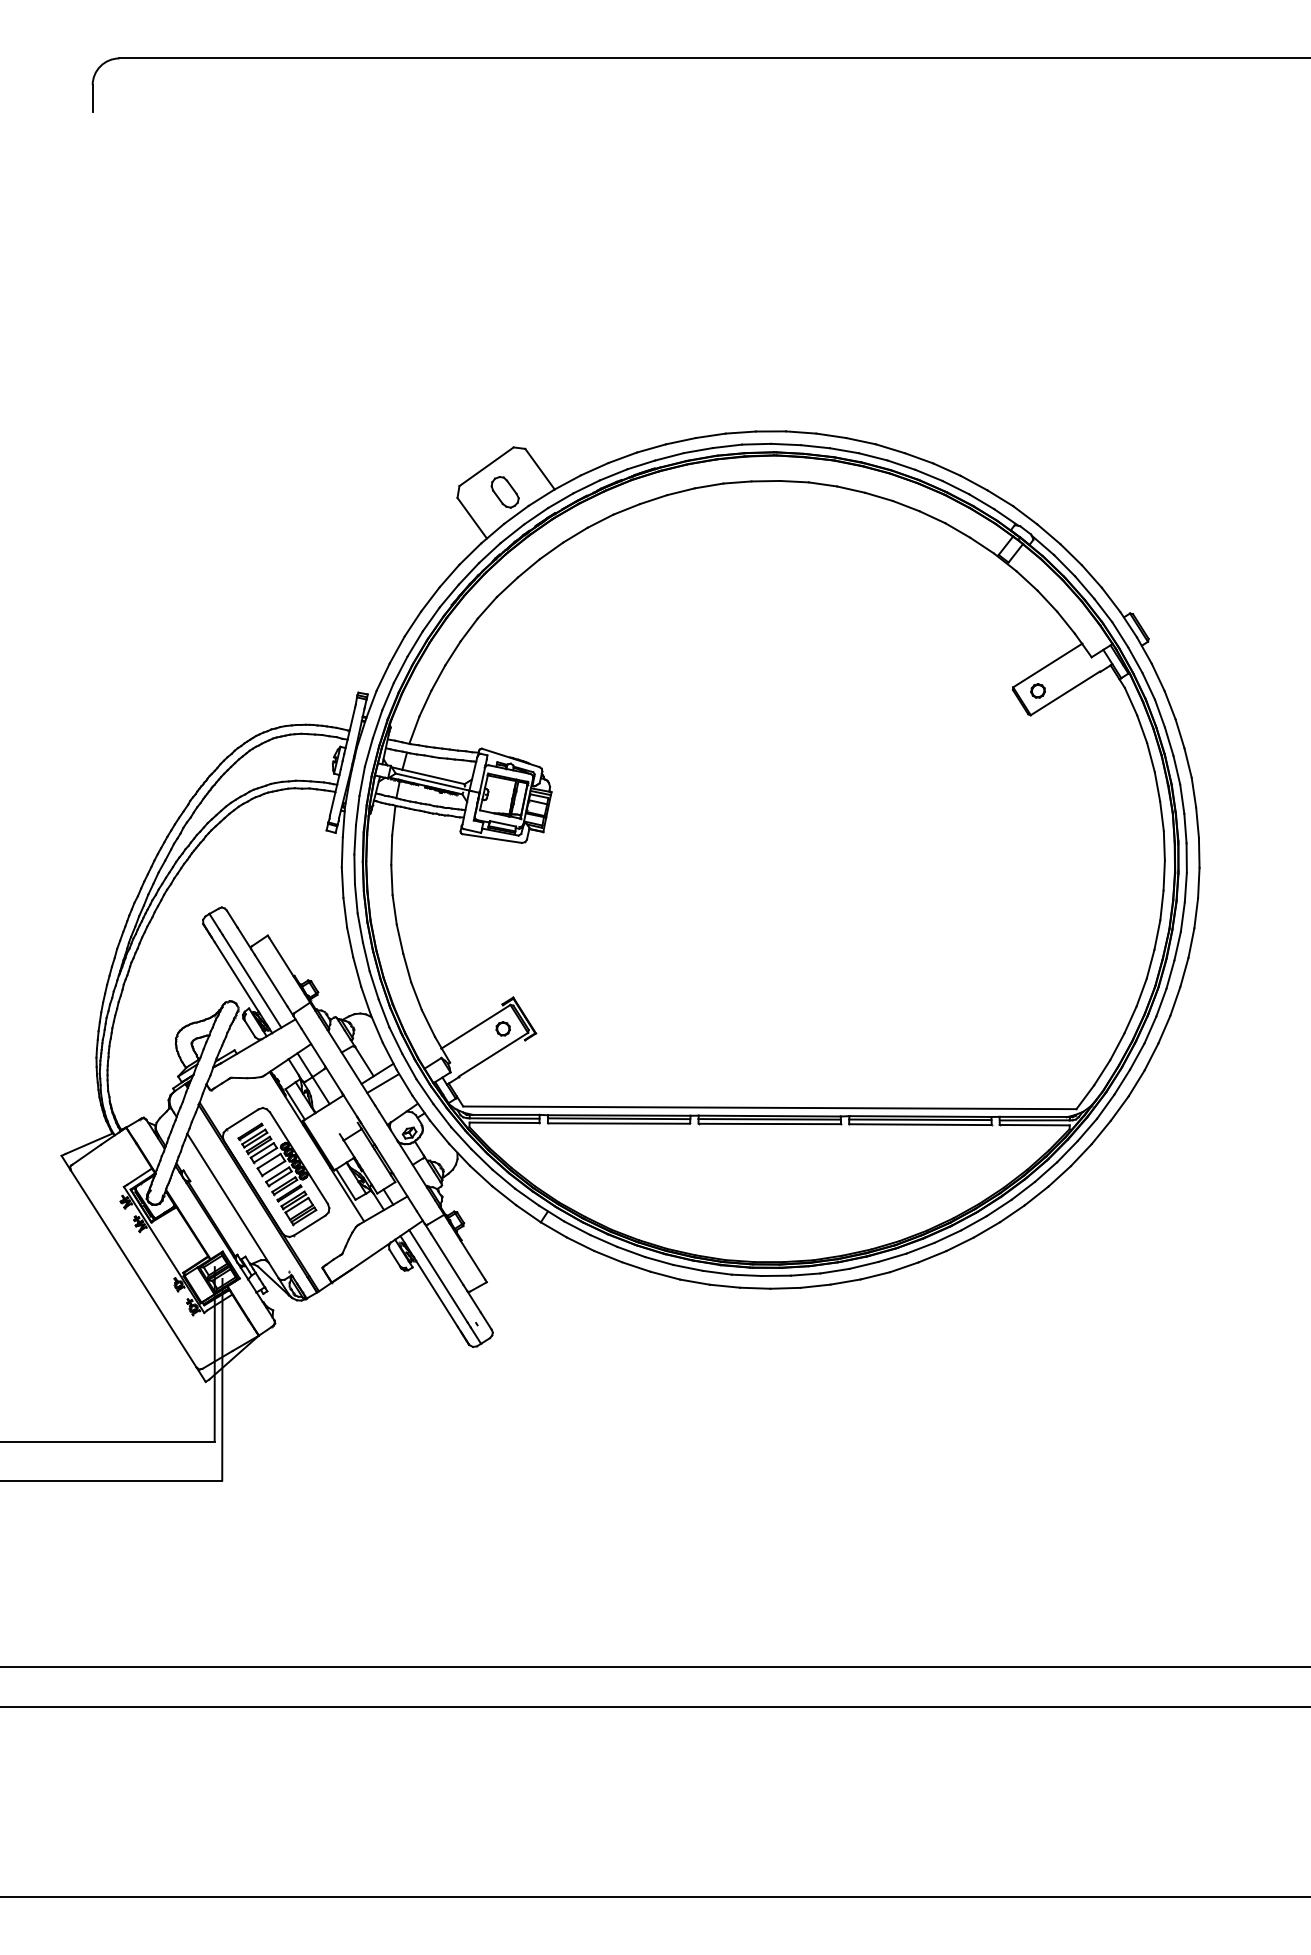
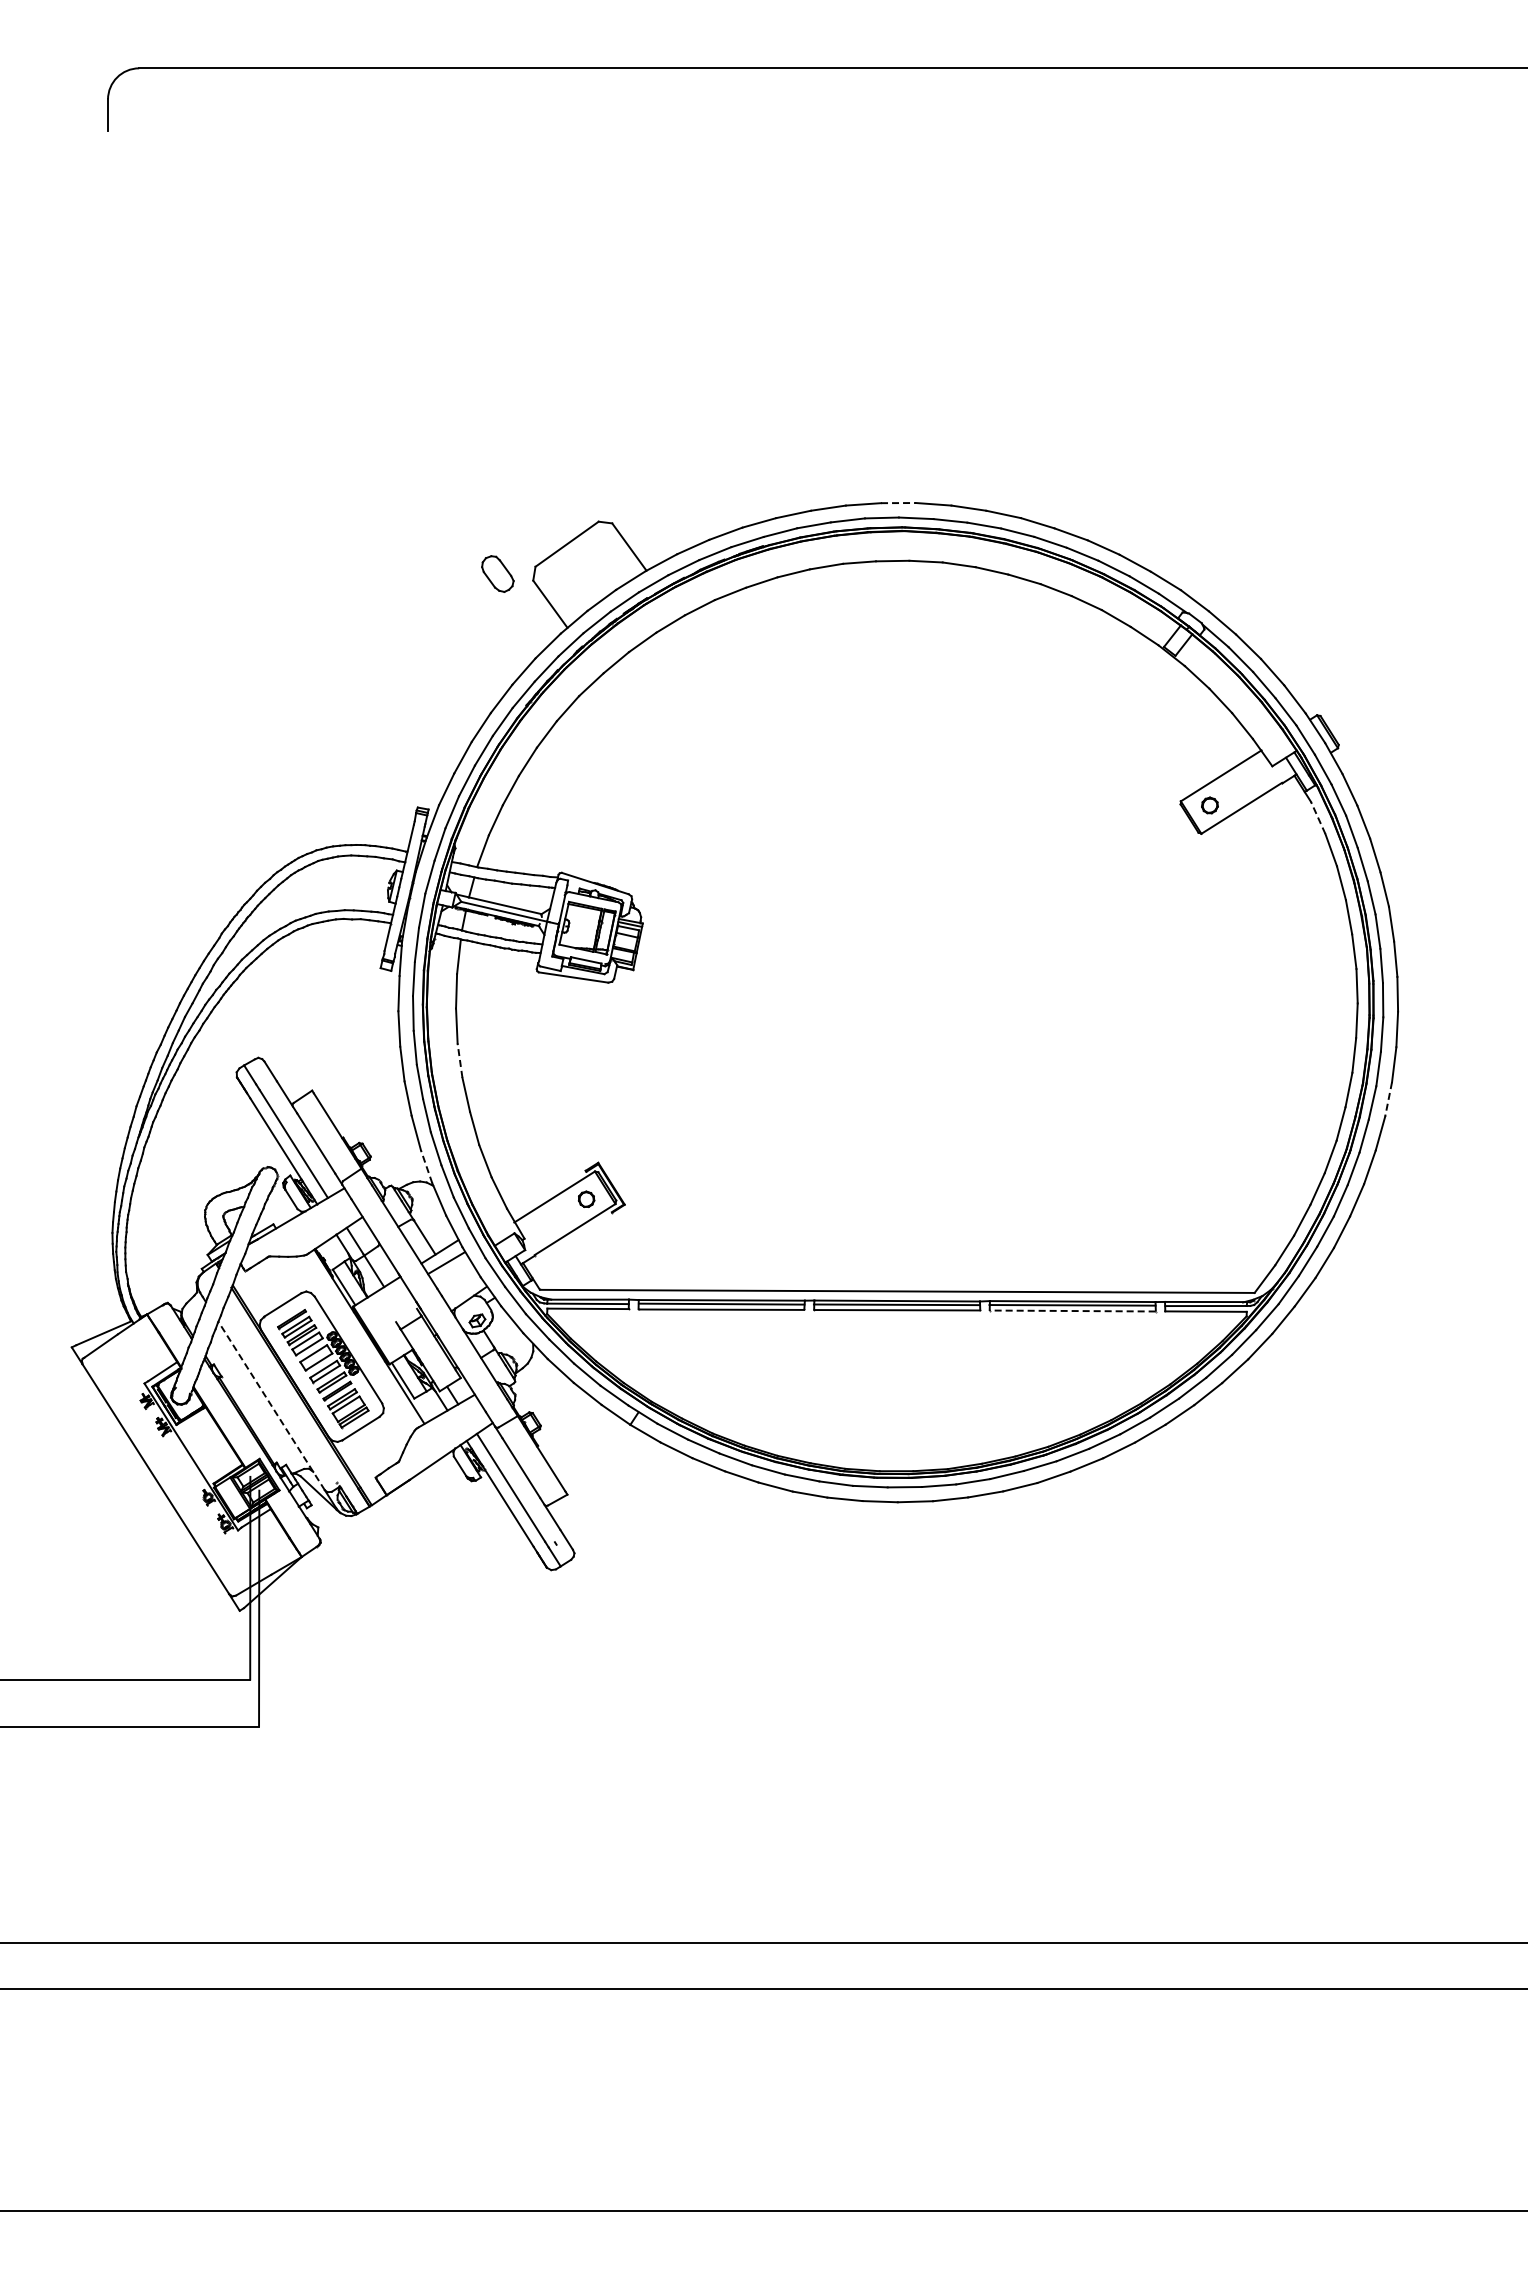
line: (770, 431) -> (898, 503), solid -> dashed
part: (504, 491) -> (497, 573), moved
line: (1131, 701) -> (1318, 817), solid -> dashed
line: (394, 909) -> (459, 1060), solid -> dashed
line: (1191, 943) -> (1388, 1099), solid -> dashed
line: (365, 1000) -> (426, 1166), solid -> dashed
line: (920, 1125) -> (1072, 1311), solid -> dashed
line: (232, 1205) -> (271, 1405), solid -> dashed

